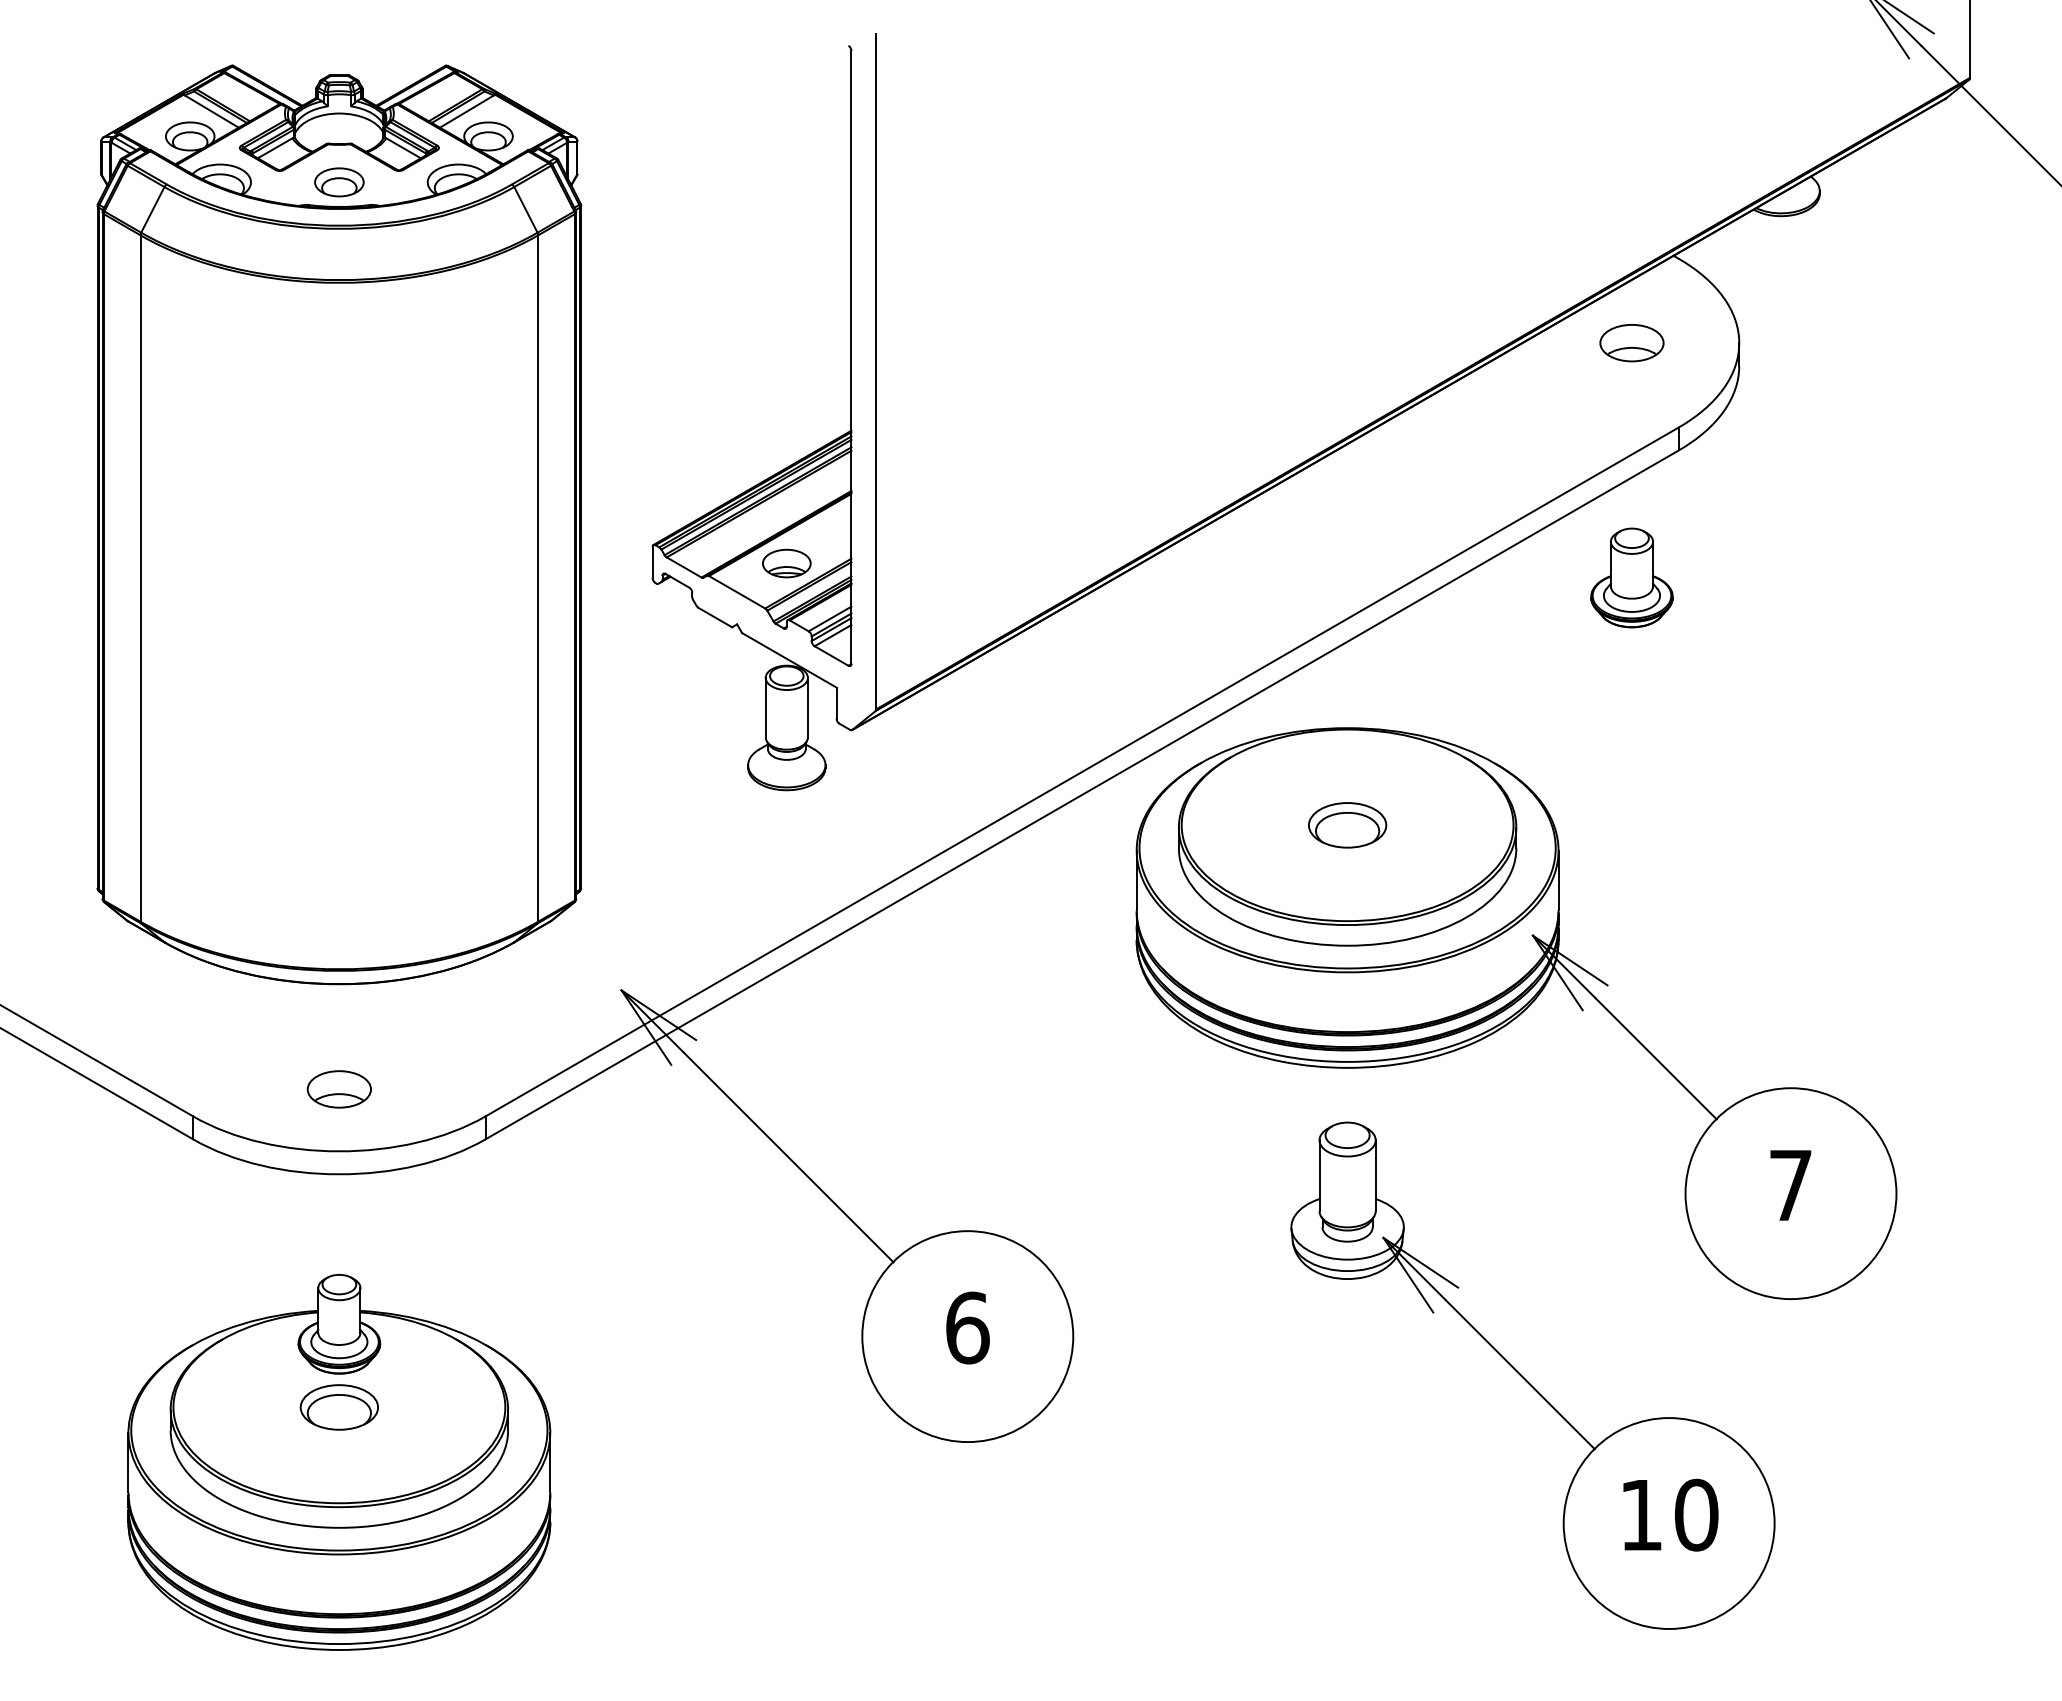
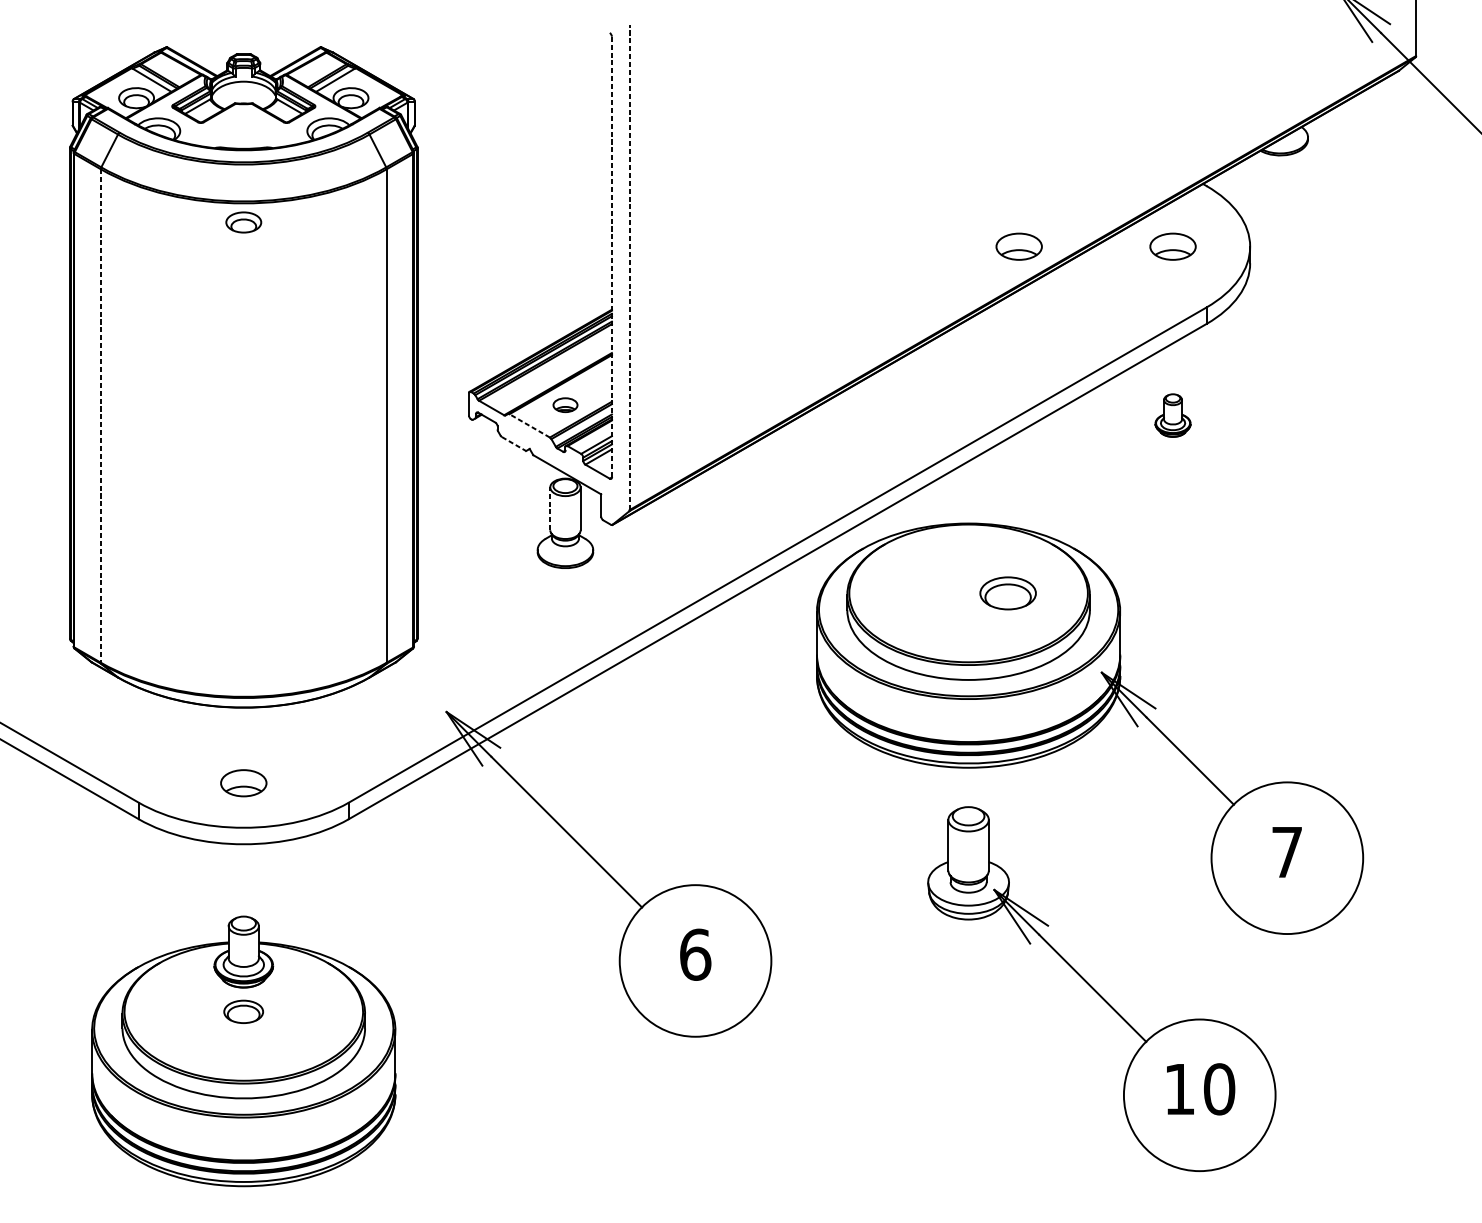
part: (339, 182) -> (243, 222), moved
part: (1417, 343) -> (1018, 247), added
line: (851, 357) -> (611, 257), solid -> dashed
line: (876, 371) -> (629, 267), solid -> dashed
part: (786, 563) -> (565, 405), size x0.7
part: (1631, 577) -> (1172, 415), size x0.6
line: (140, 579) -> (100, 416), solid -> dashed
line: (736, 592) -> (529, 426), solid -> dashed
line: (715, 617) -> (514, 443), solid -> dashed
line: (765, 707) -> (550, 508), solid -> dashed
part: (1347, 825) -> (1008, 593), moved
part: (338, 1407) -> (243, 1011), size x0.7

